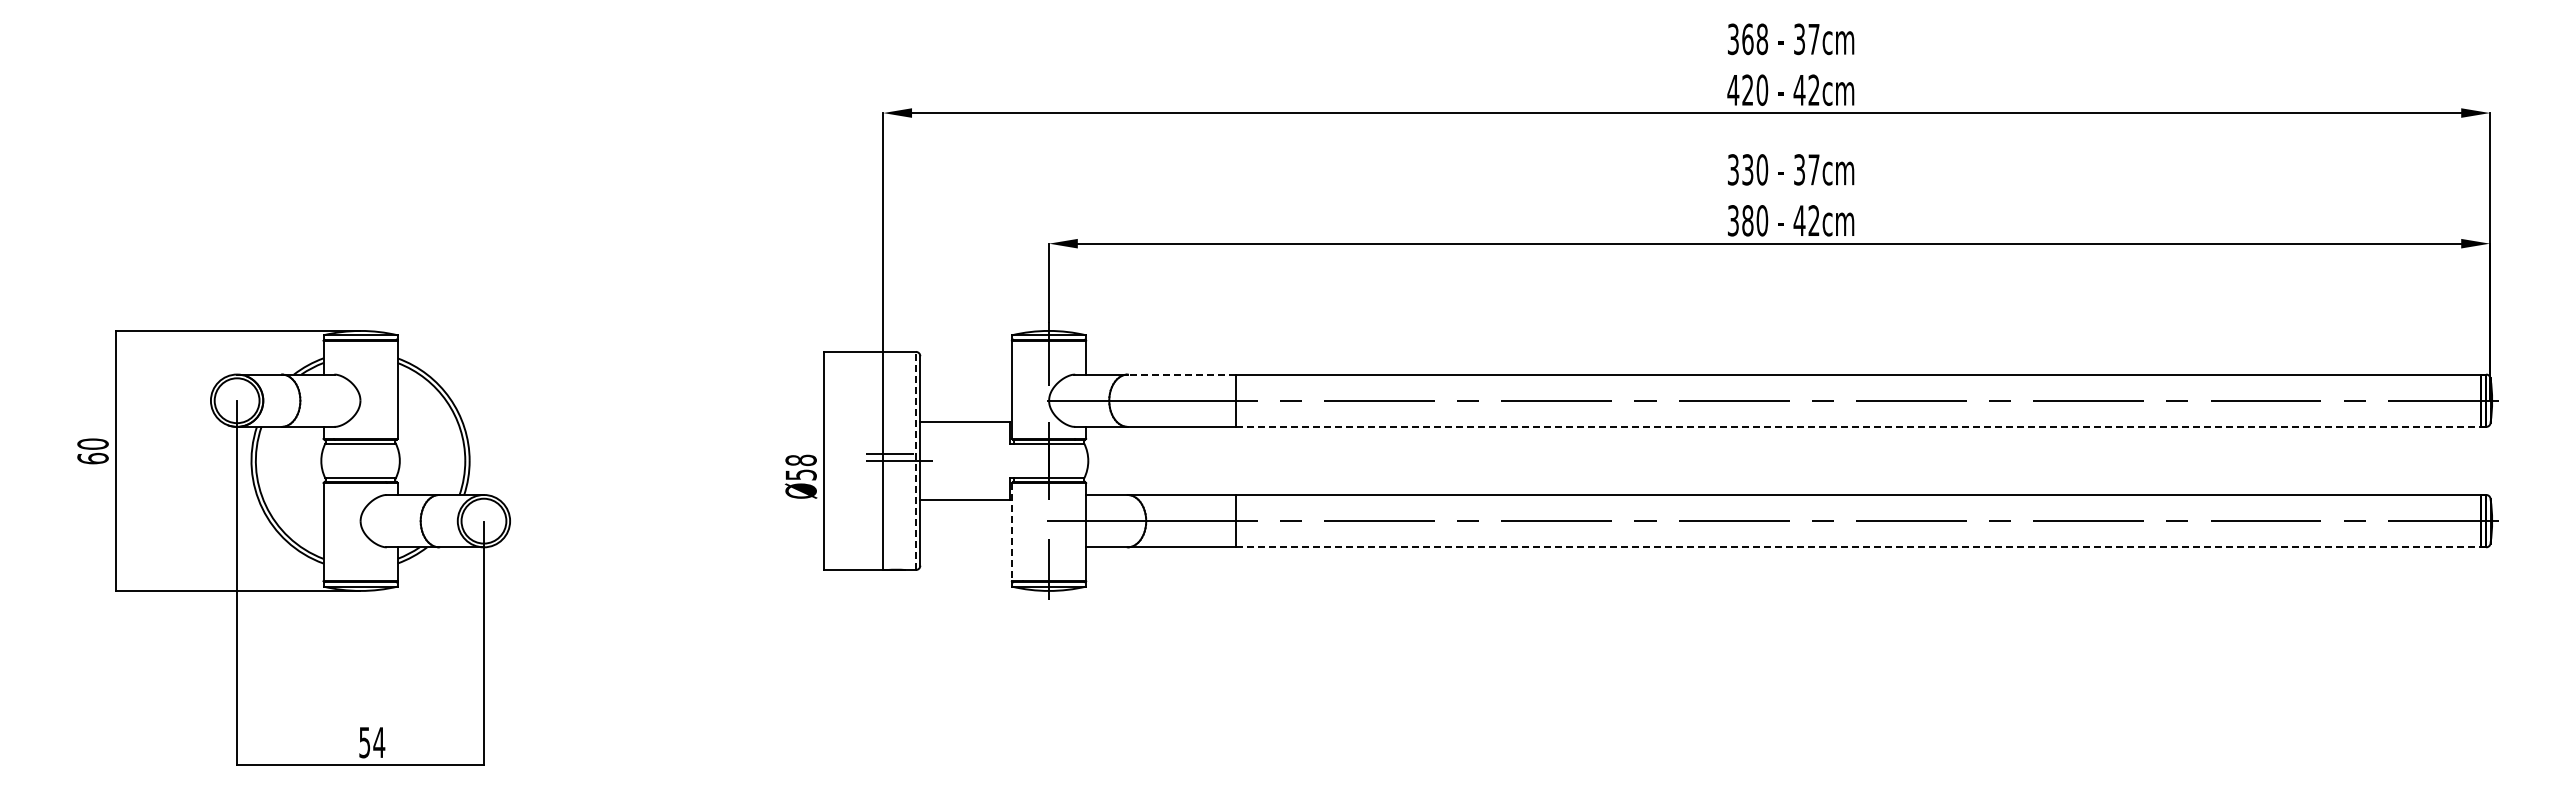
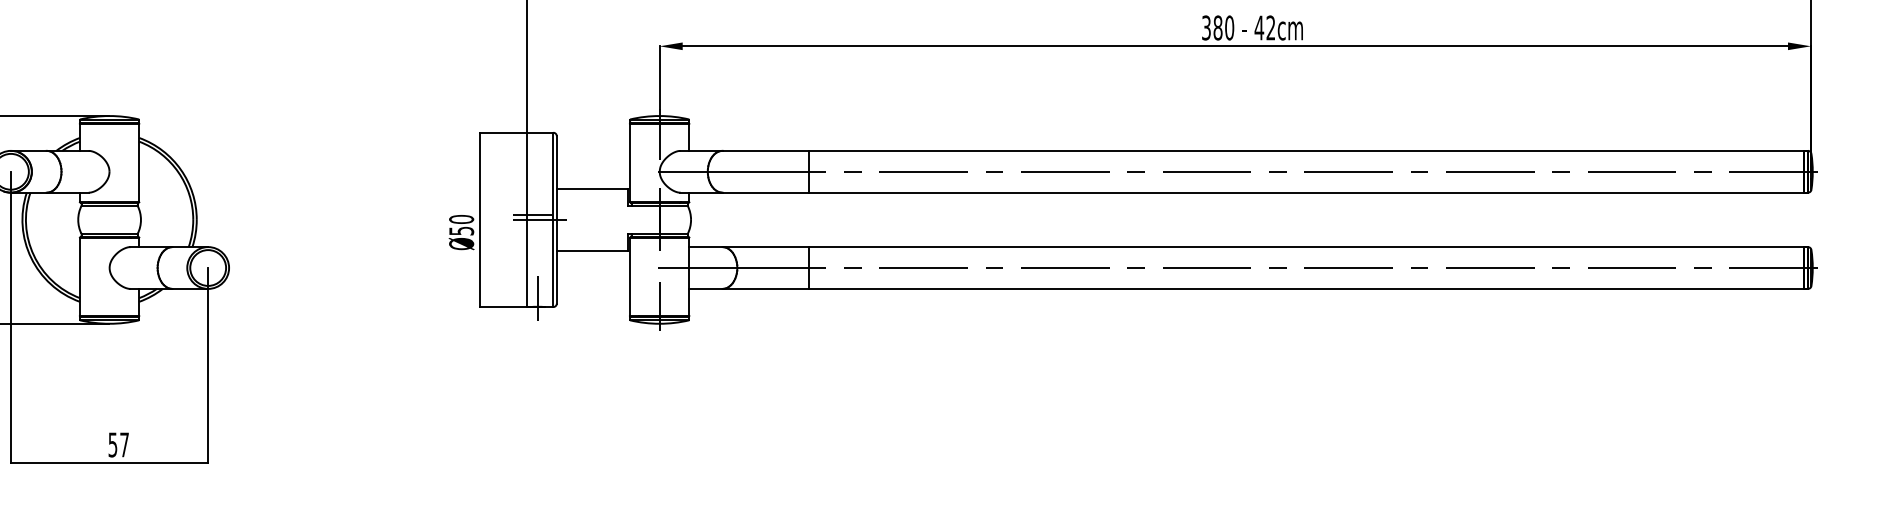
line: (1181, 374) -> (765, 150), dashed -> solid
line: (1858, 426) -> (1306, 192), dashed -> solid
text: (801, 460) -> (461, 219), Ø58 -> Ø50
line: (915, 460) -> (552, 219), dashed -> solid
line: (1011, 532) -> (629, 277), dashed -> solid
line: (1858, 547) -> (1306, 289), dashed -> solid
line: (896, 558) -> (537, 297), added
text: (379, 742) -> (124, 444), 54 -> 57

